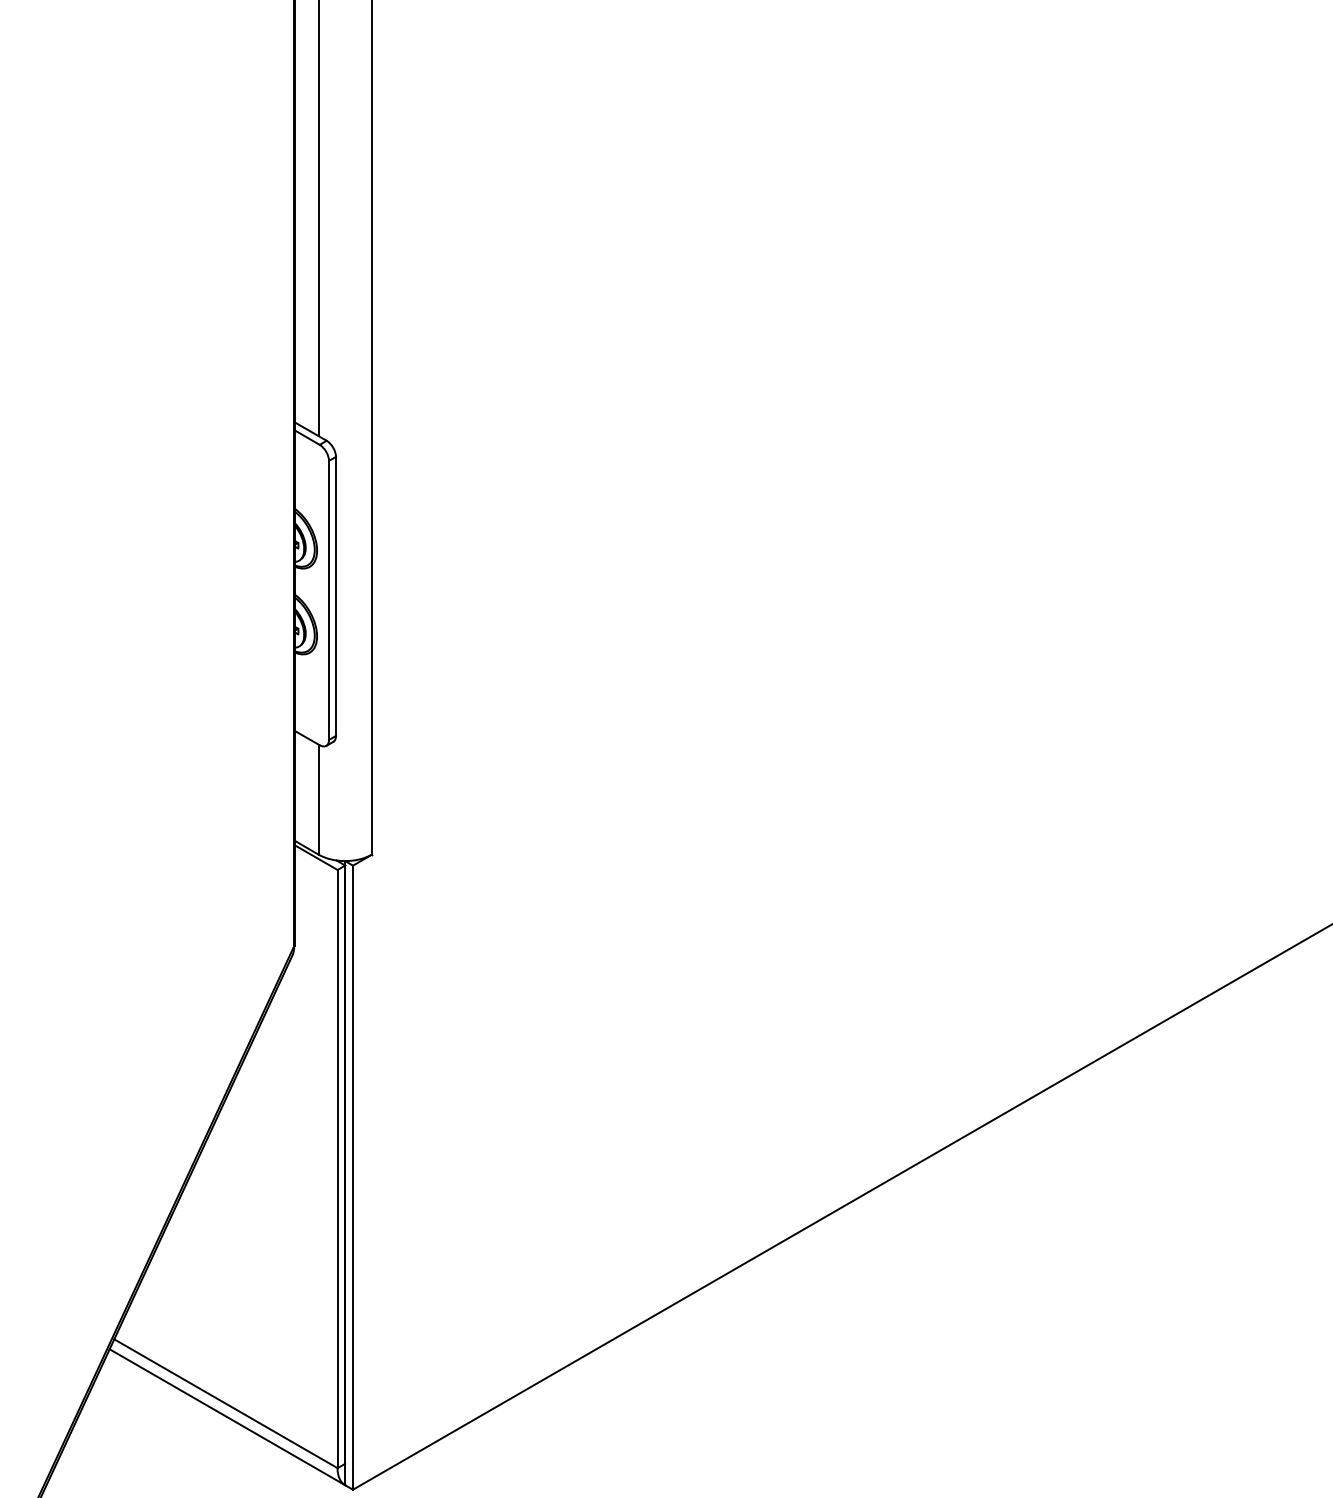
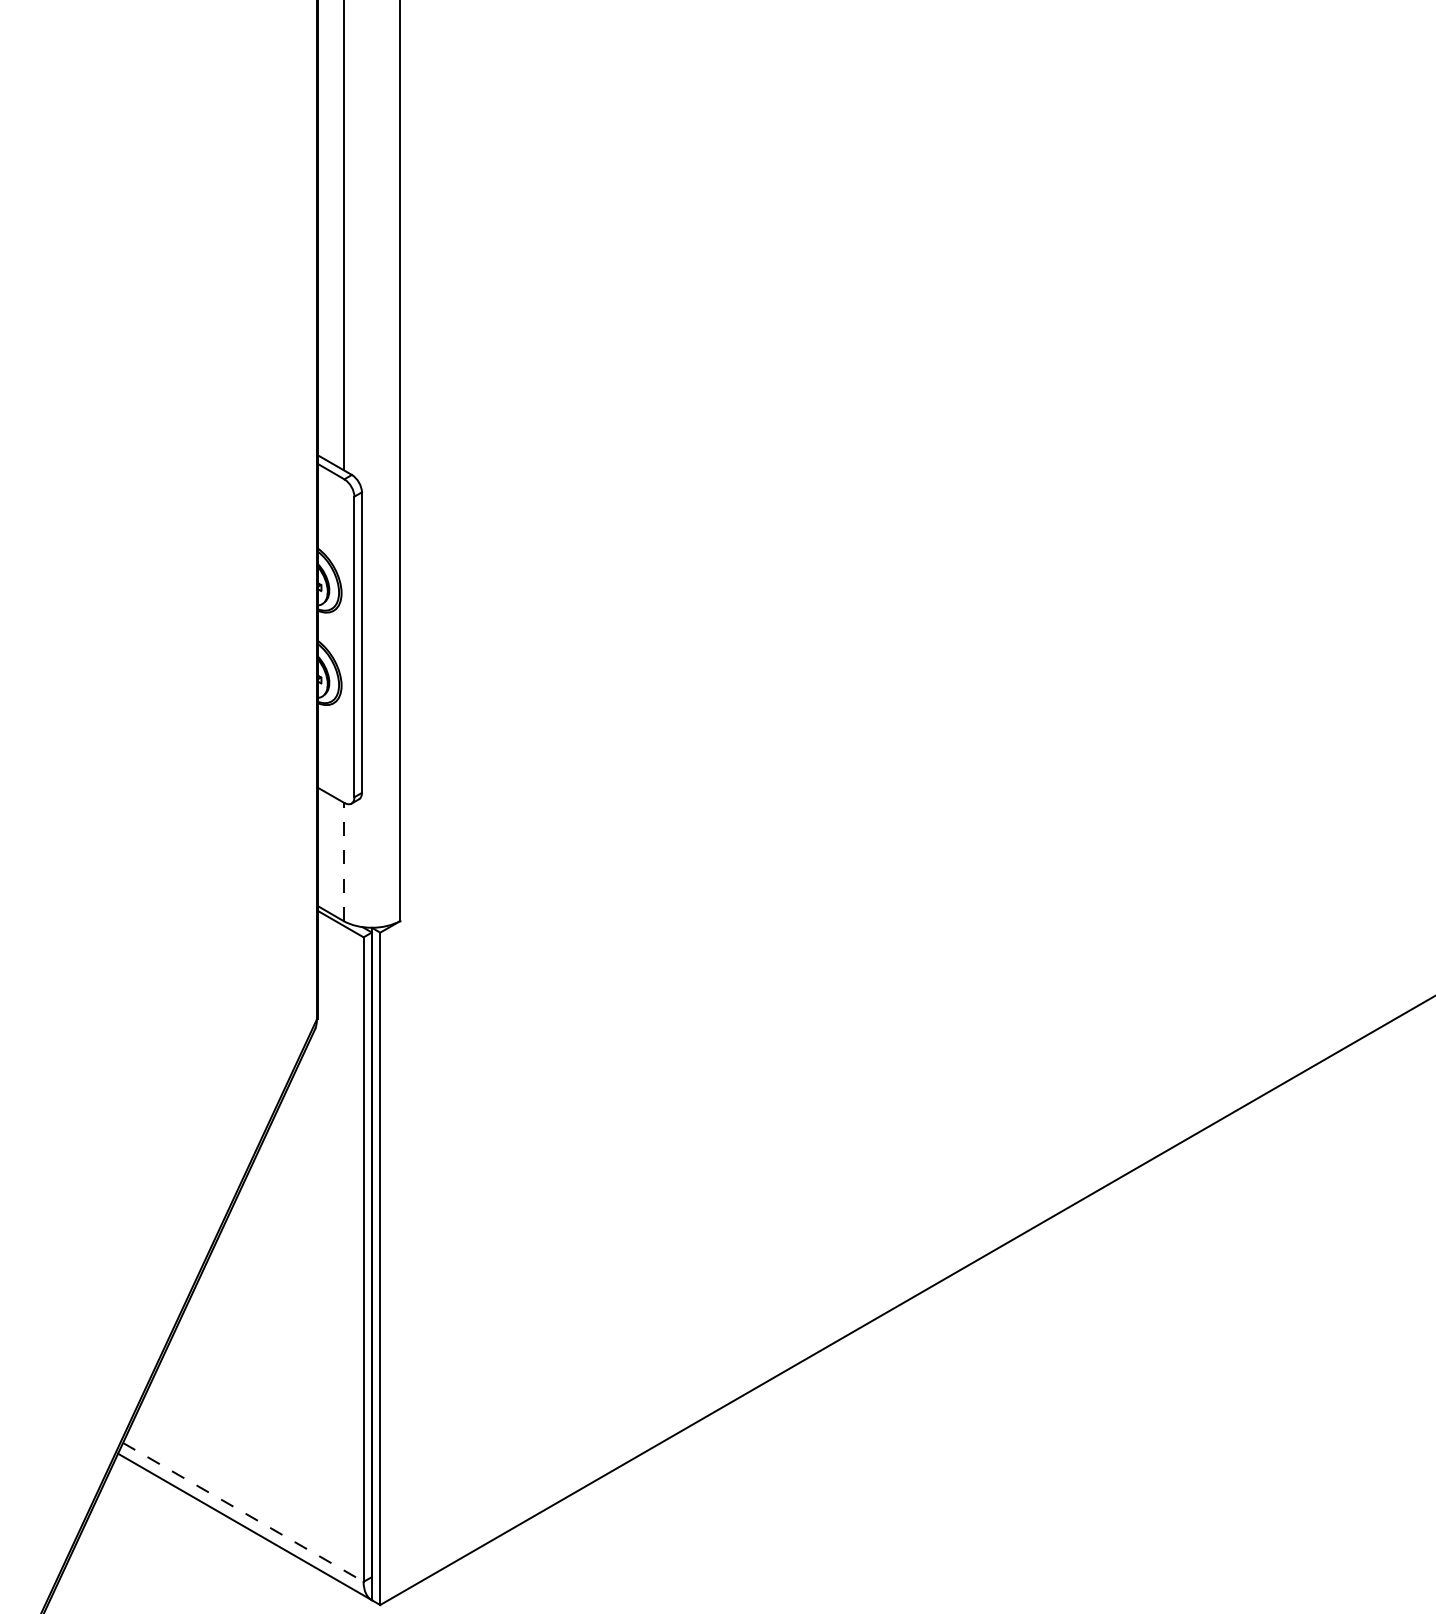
line: (318, 799) -> (343, 861), solid -> dashed
line: (226, 1403) -> (243, 1512), solid -> dashed

